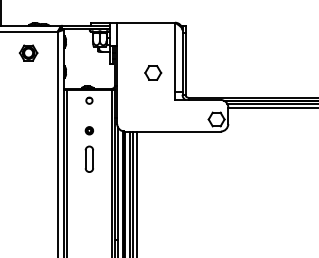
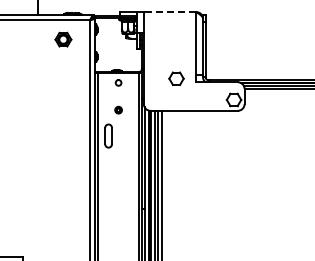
line: (145, 23) -> (169, 12), solid -> dashed
part: (153, 72) -> (176, 78), moved
part: (89, 158) -> (108, 135), moved

